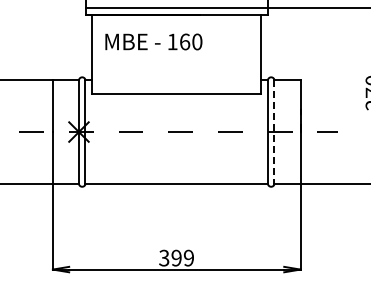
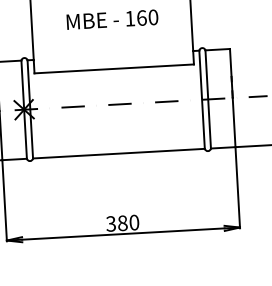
text: (153, 41) -> (112, 19), moved
line: (274, 132) -> (208, 99), dashed -> solid
text: (182, 257) -> (128, 222), 399 -> 380

